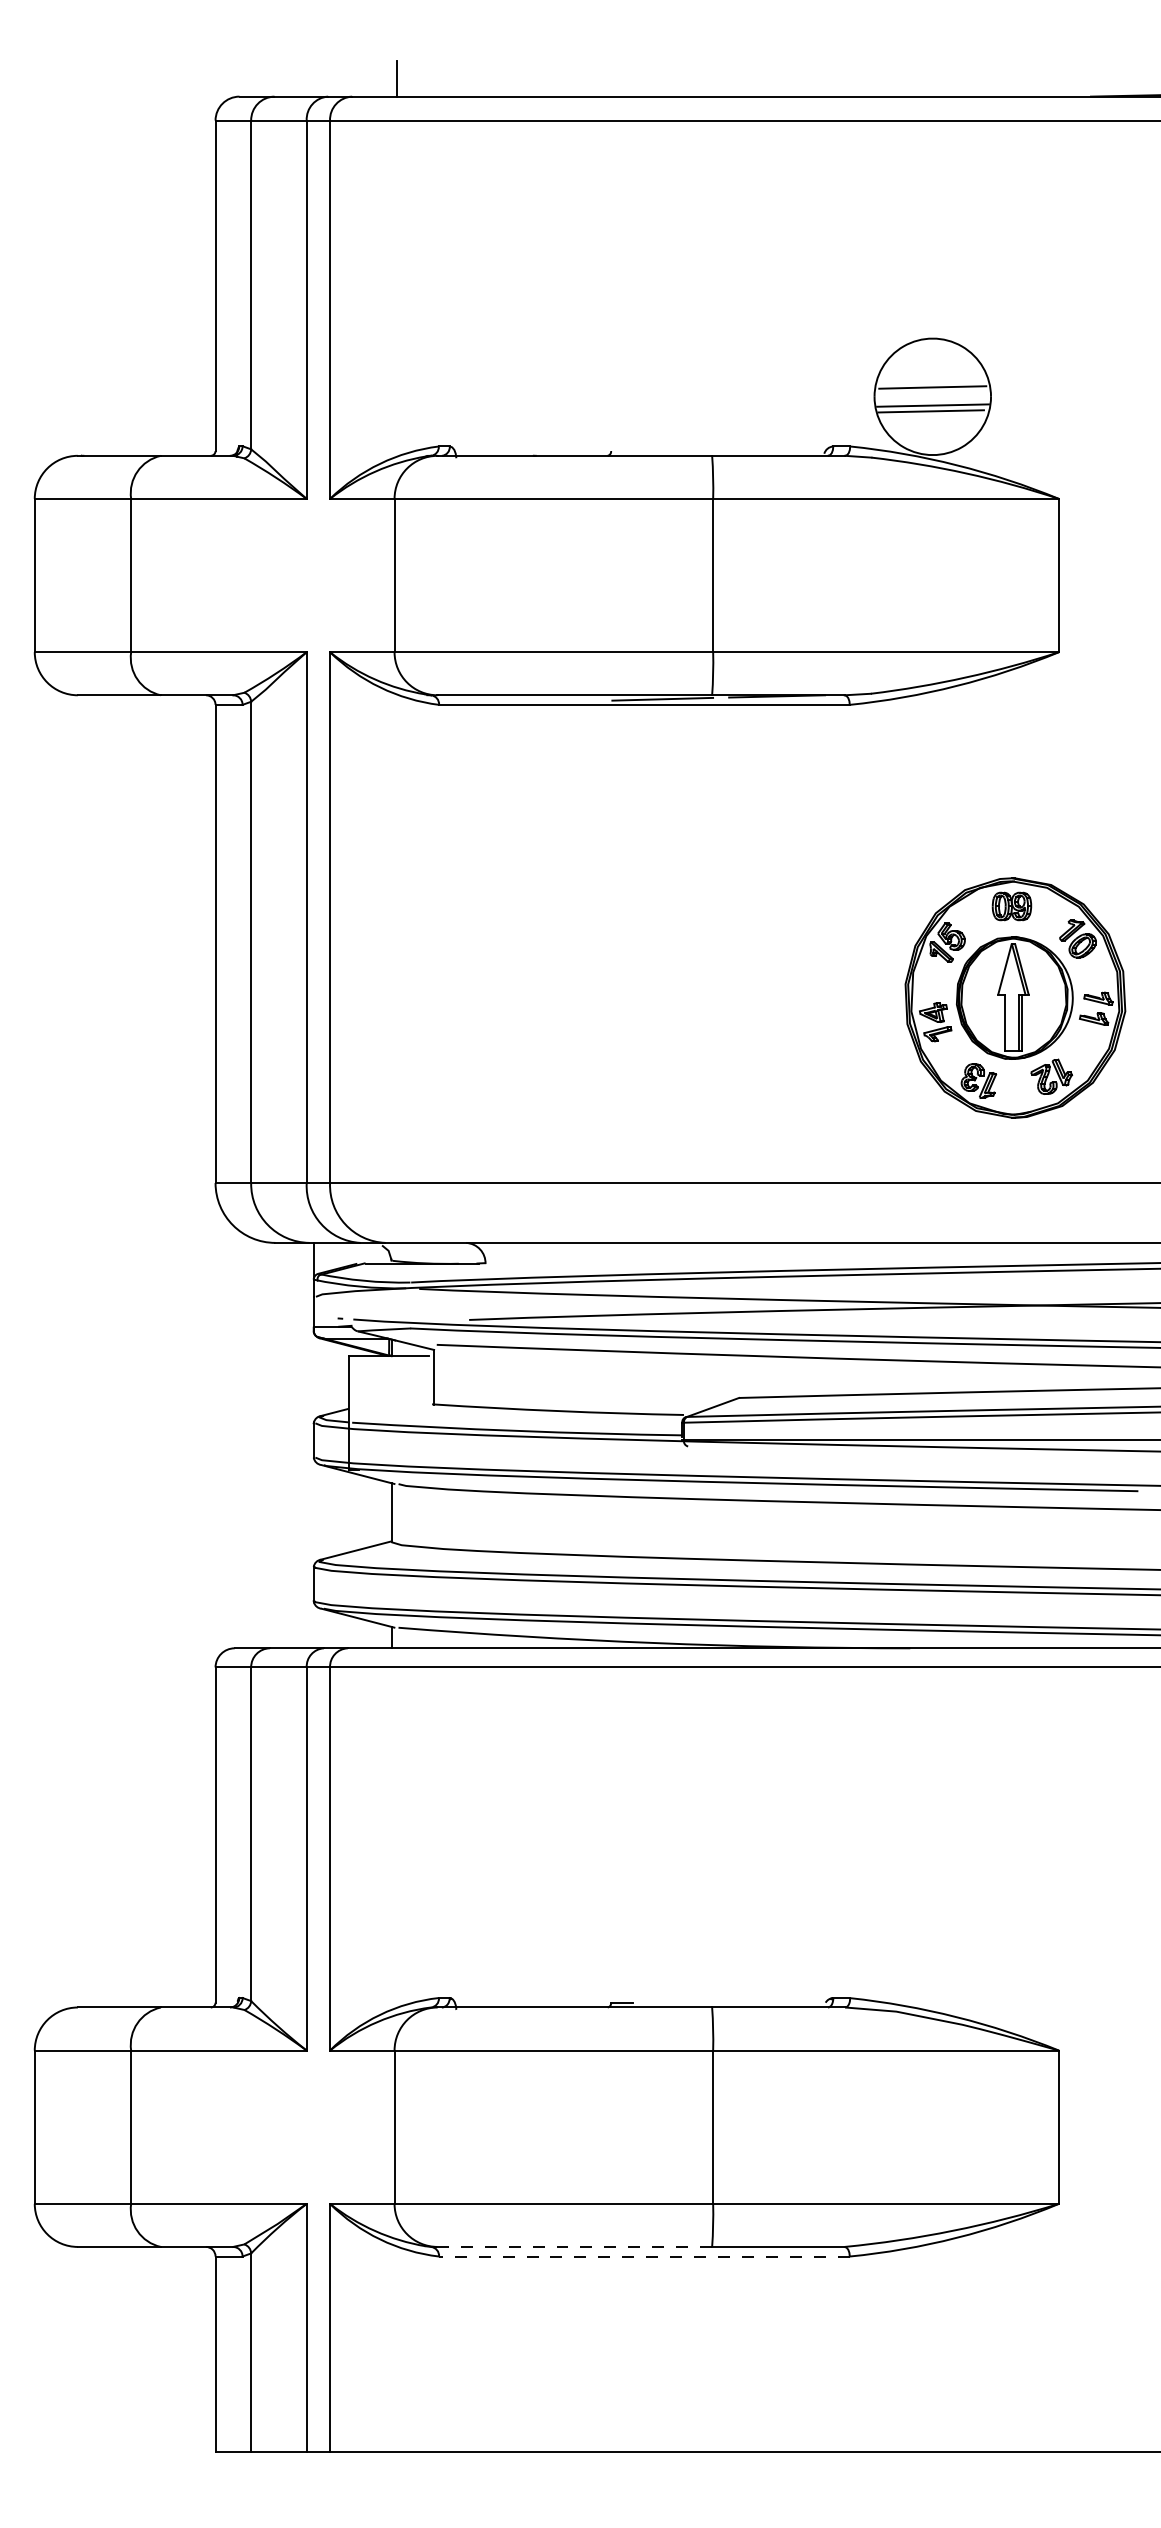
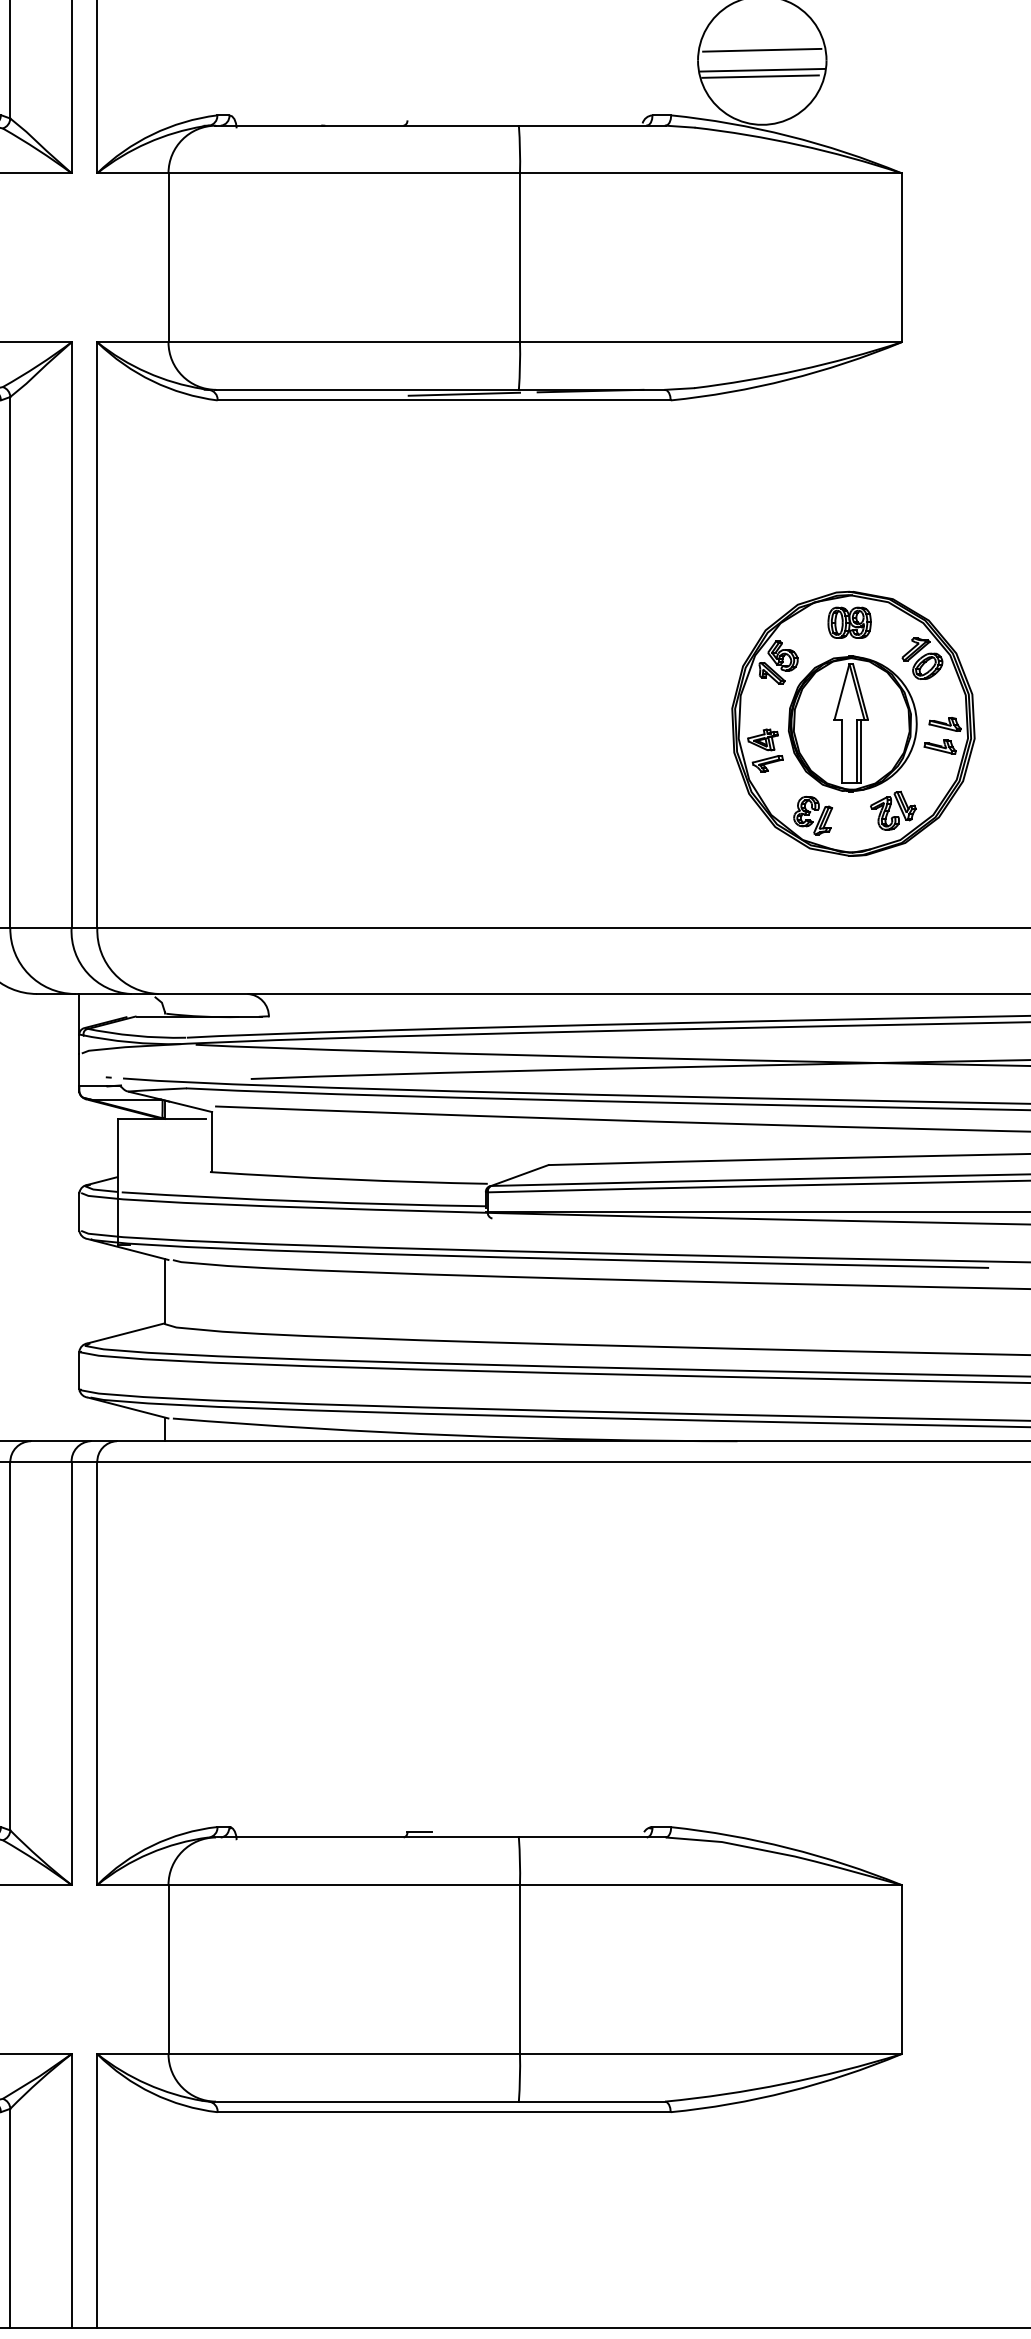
line: (575, 2246) -> (368, 2101), dashed -> solid
line: (643, 2256) -> (443, 2112), dashed -> solid

